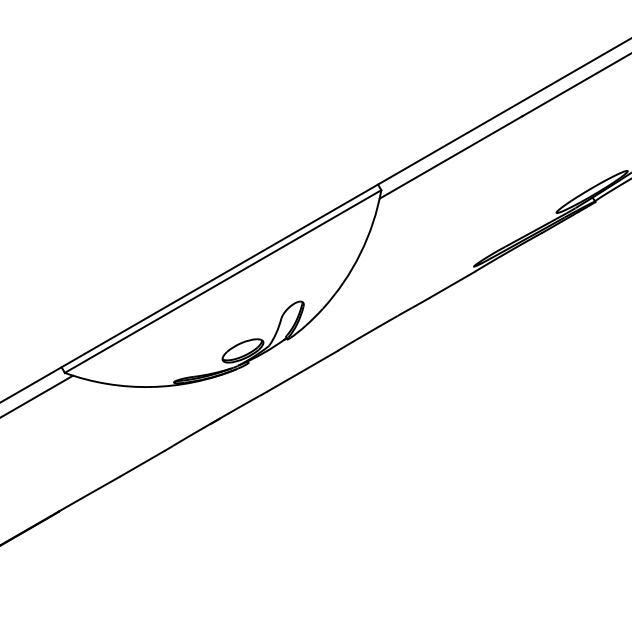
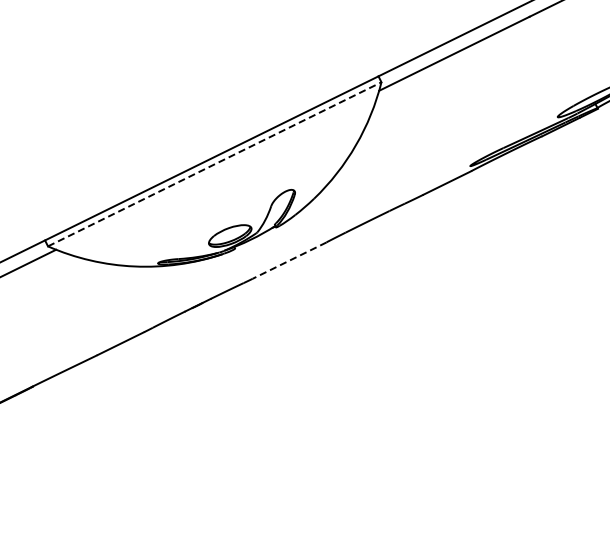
line: (223, 281) -> (215, 164), solid -> dashed
line: (302, 371) -> (289, 260), solid -> dashed

